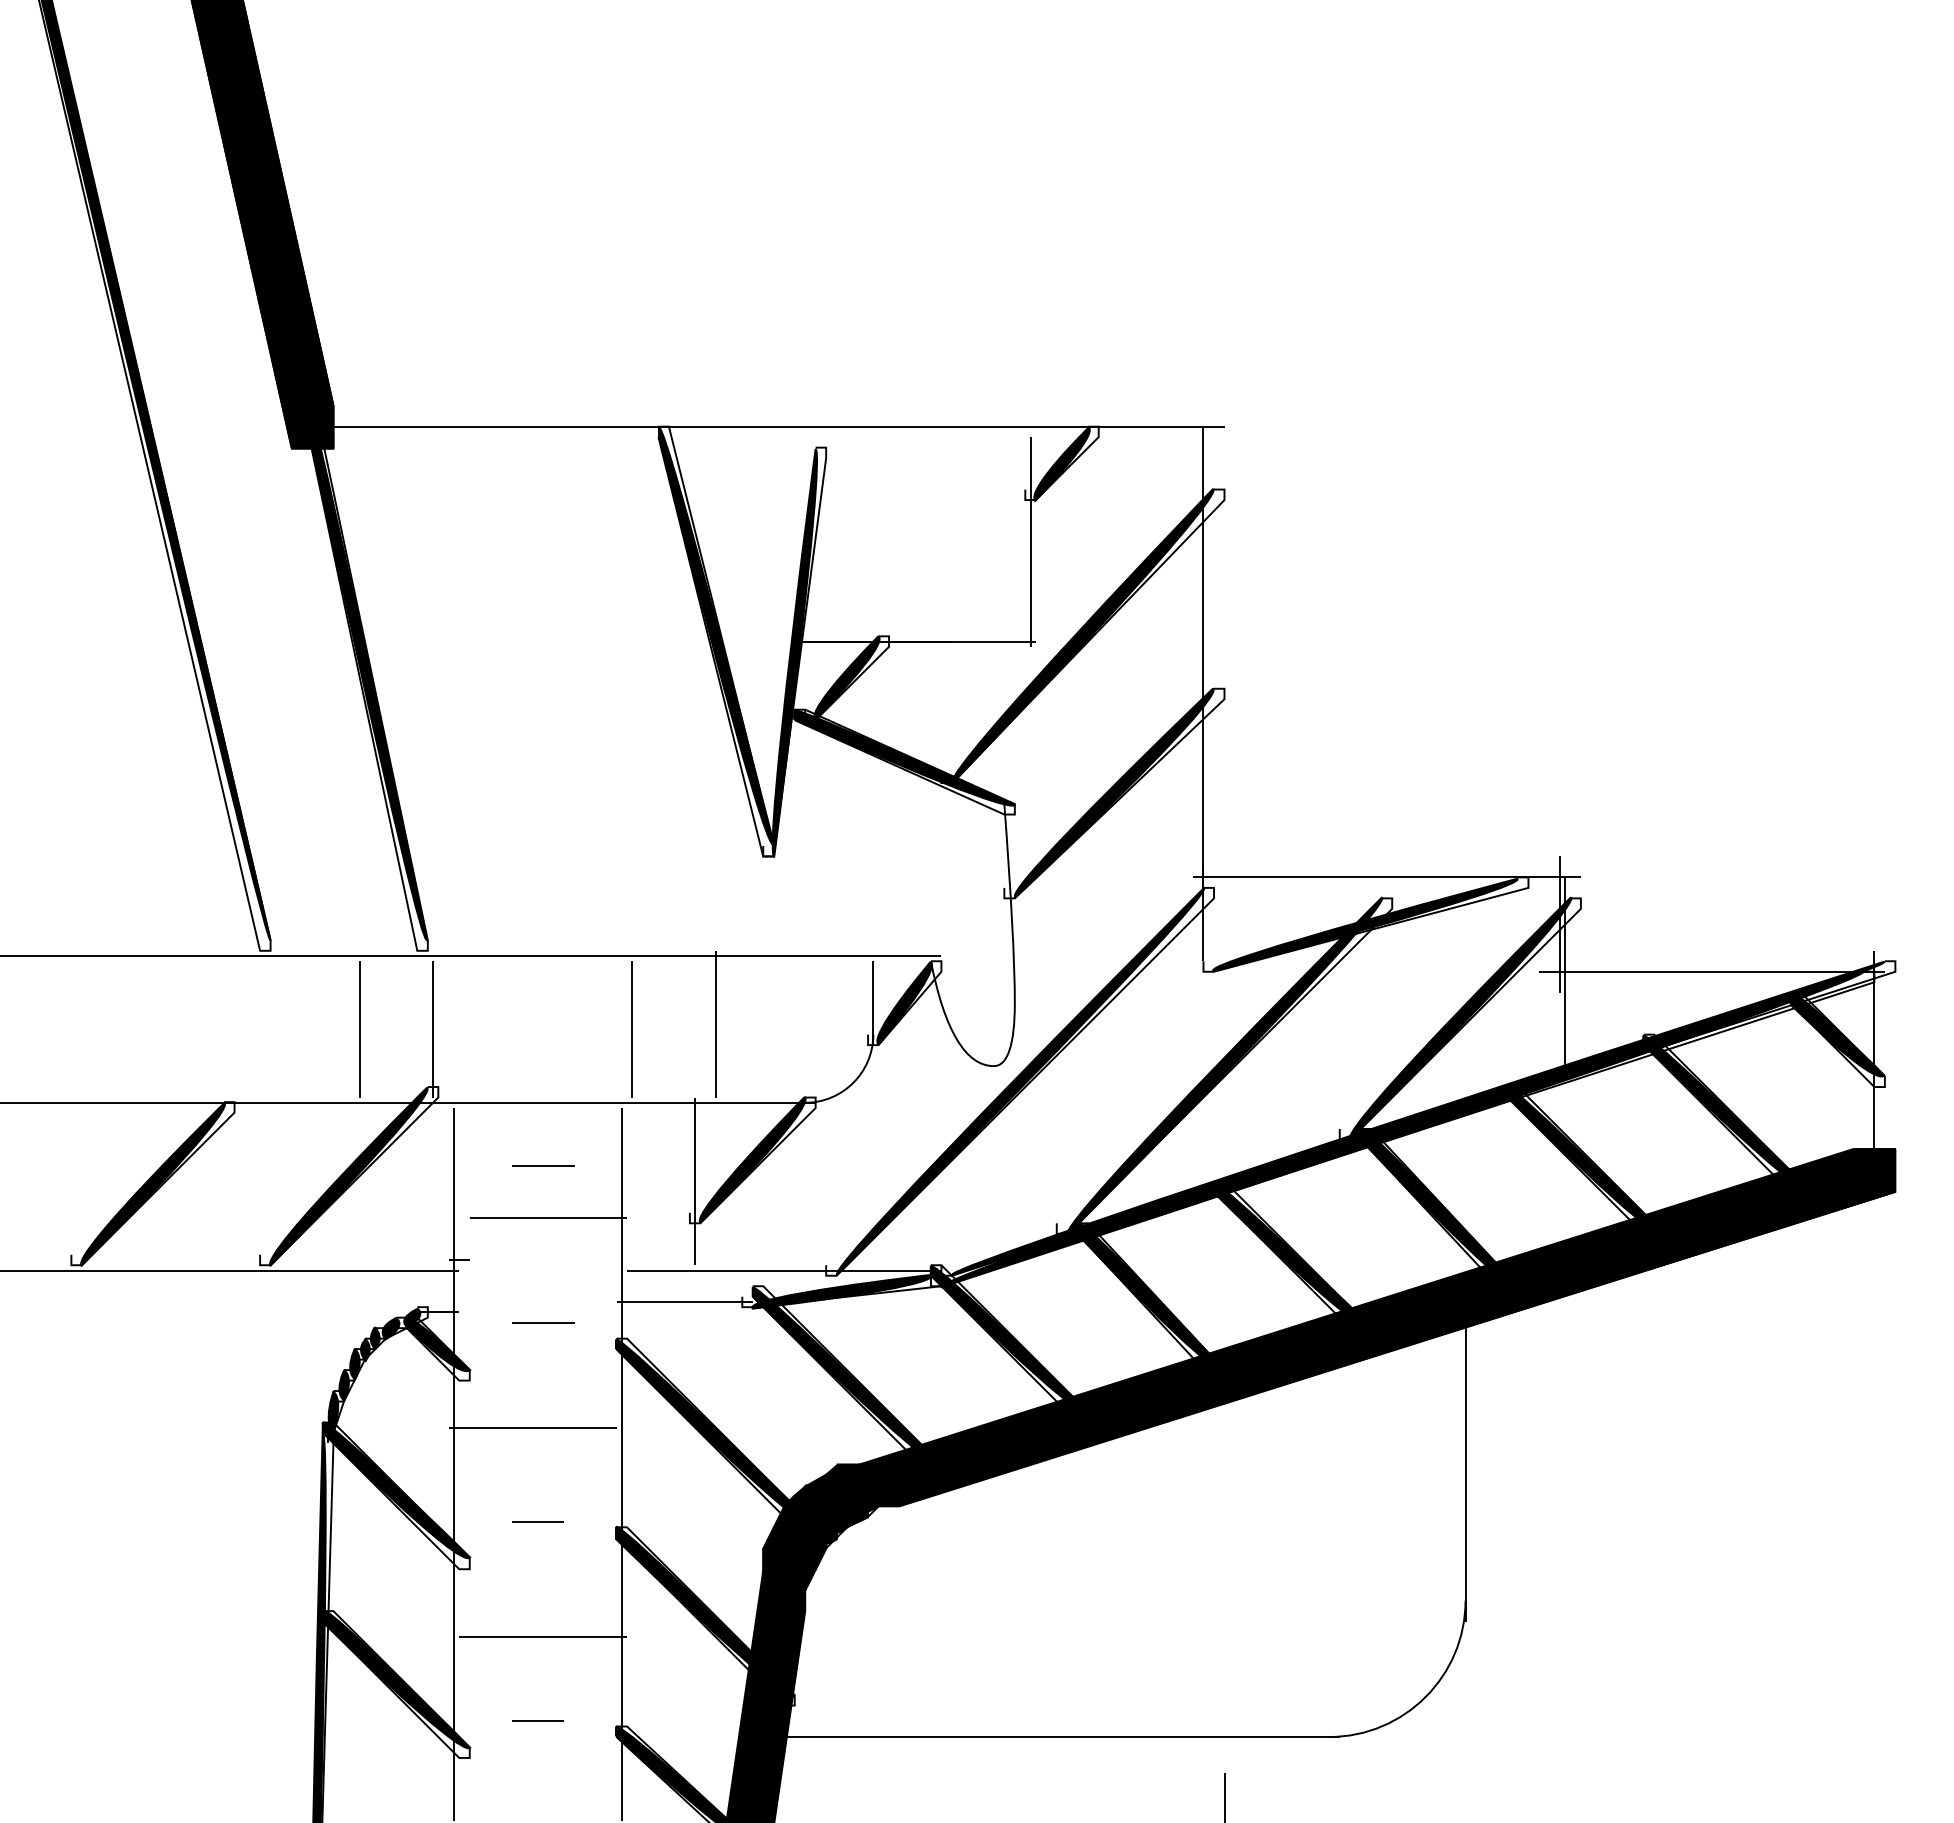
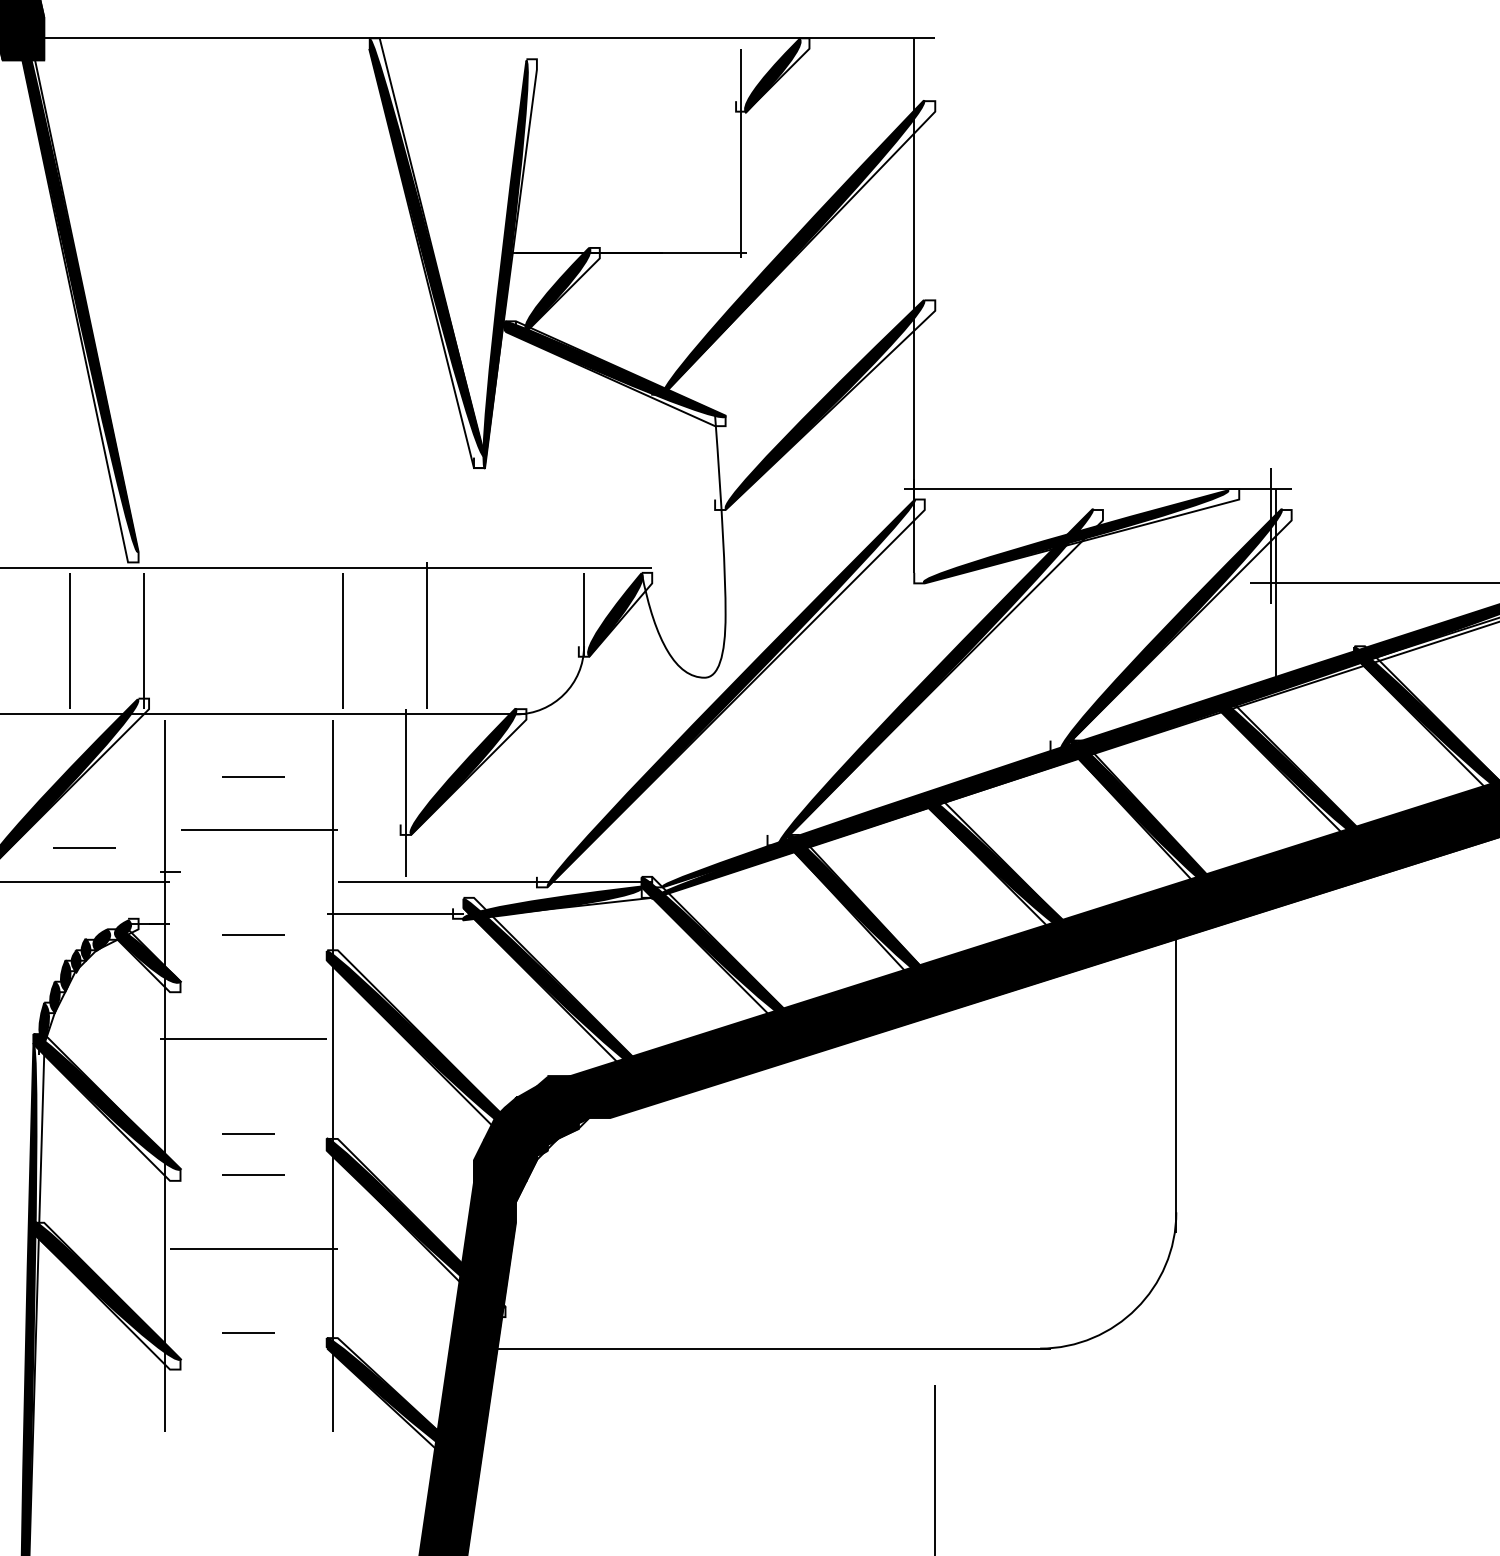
line: (374, 1236) -> (85, 848), added
line: (543, 1562) -> (254, 1174), added

